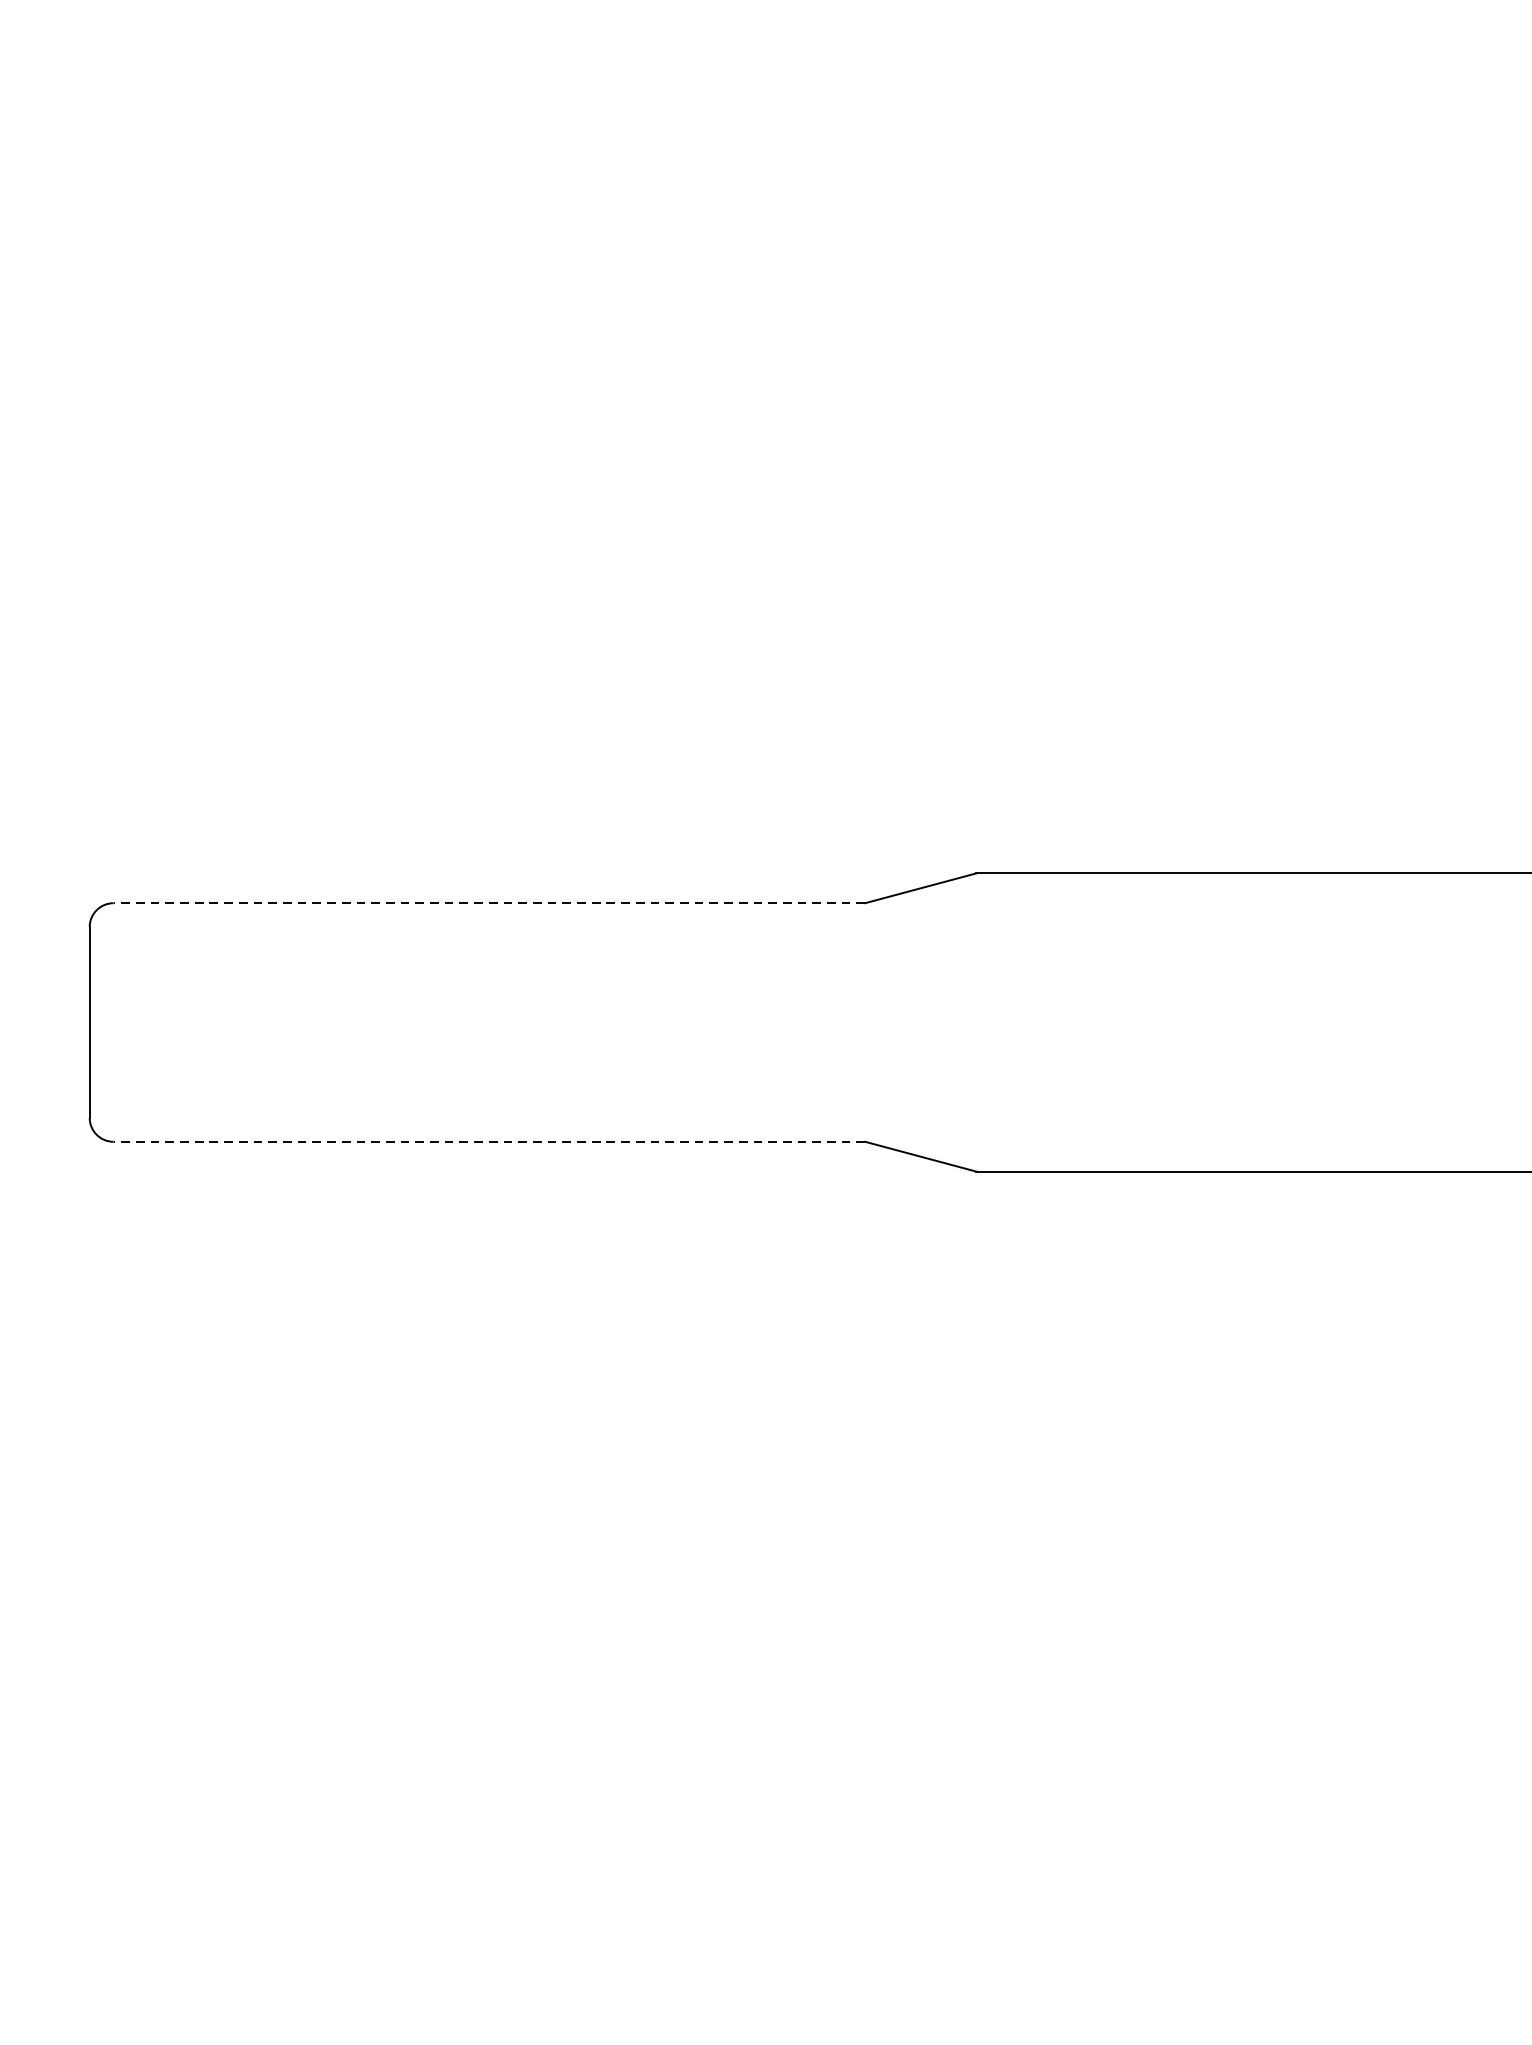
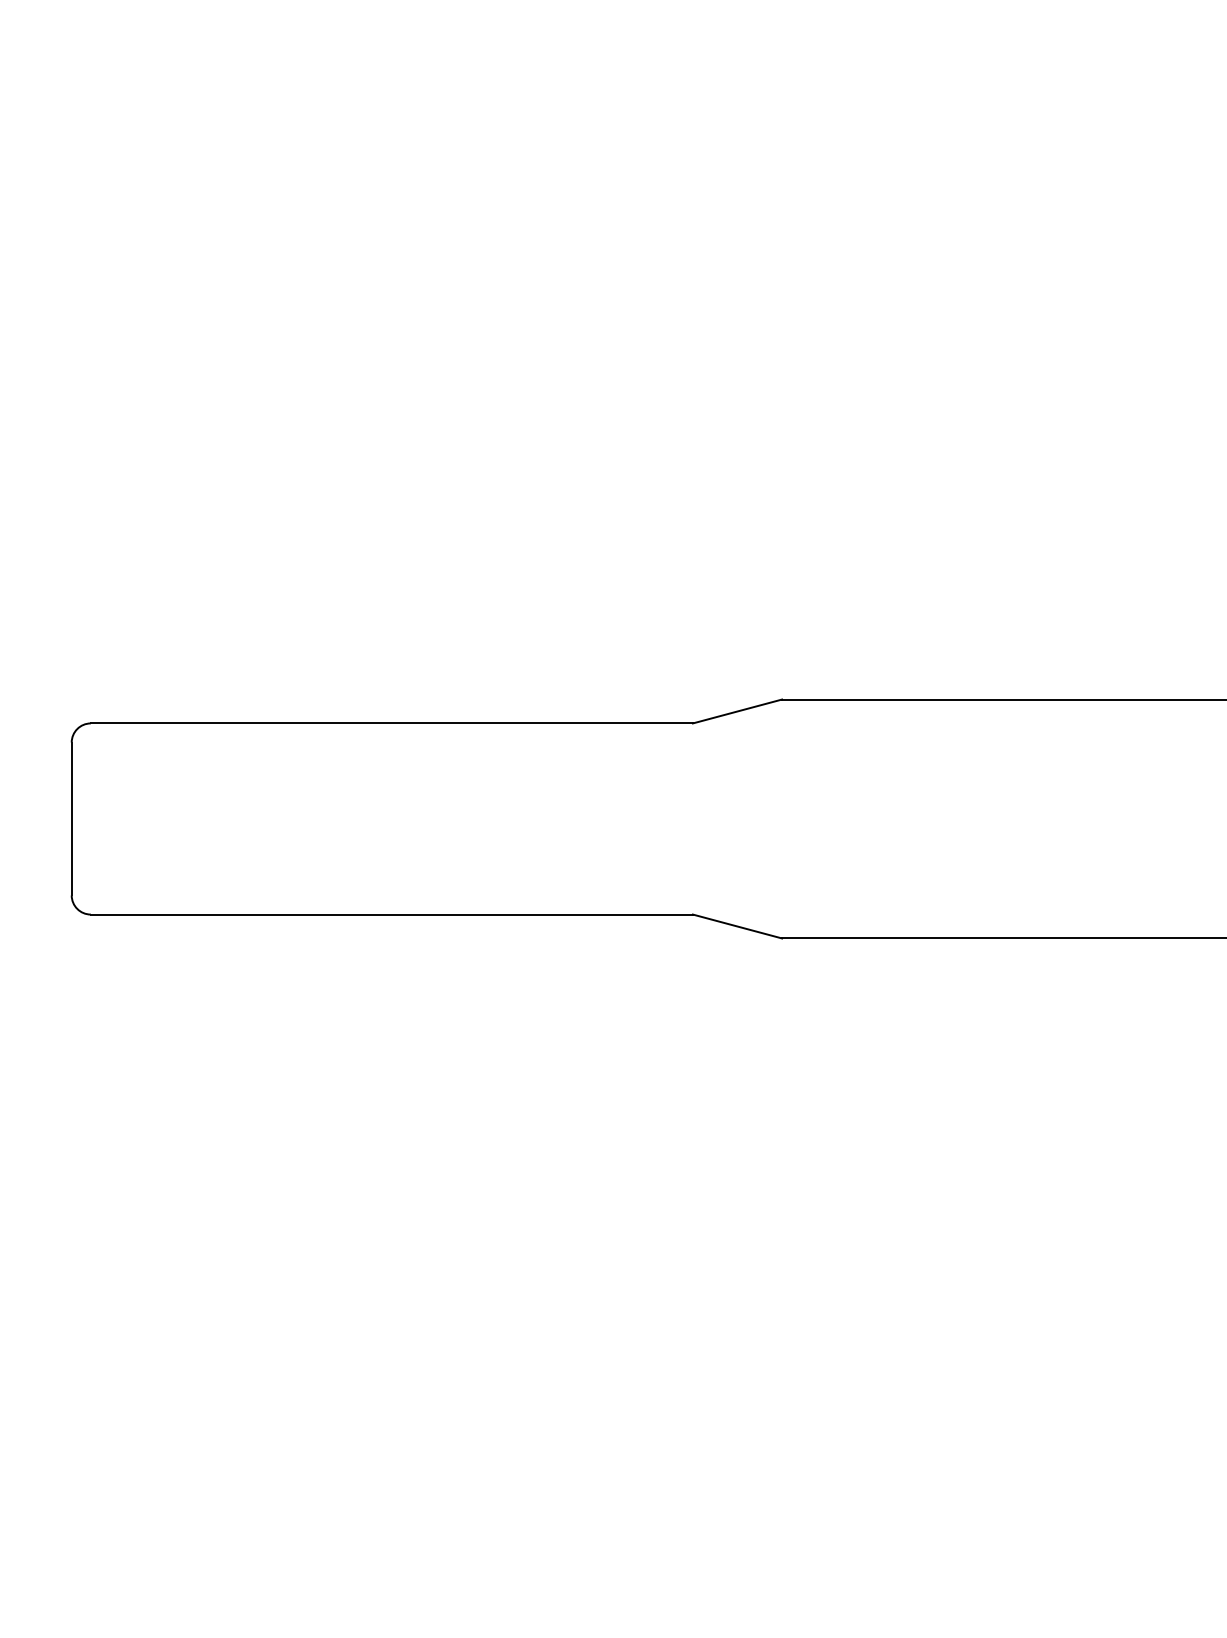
line: (488, 903) -> (391, 723), dashed -> solid
line: (488, 1141) -> (391, 914), dashed -> solid

